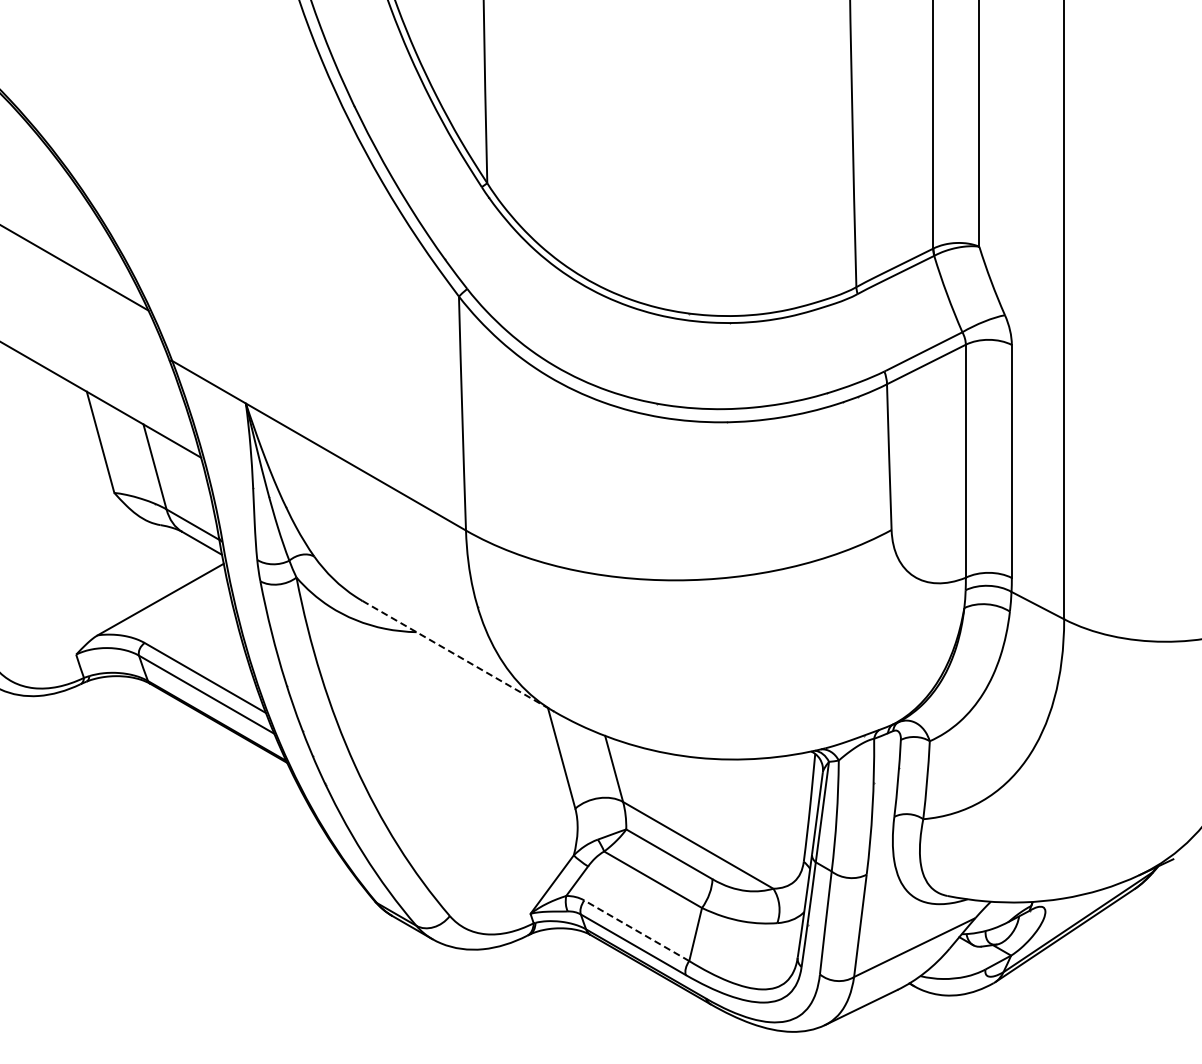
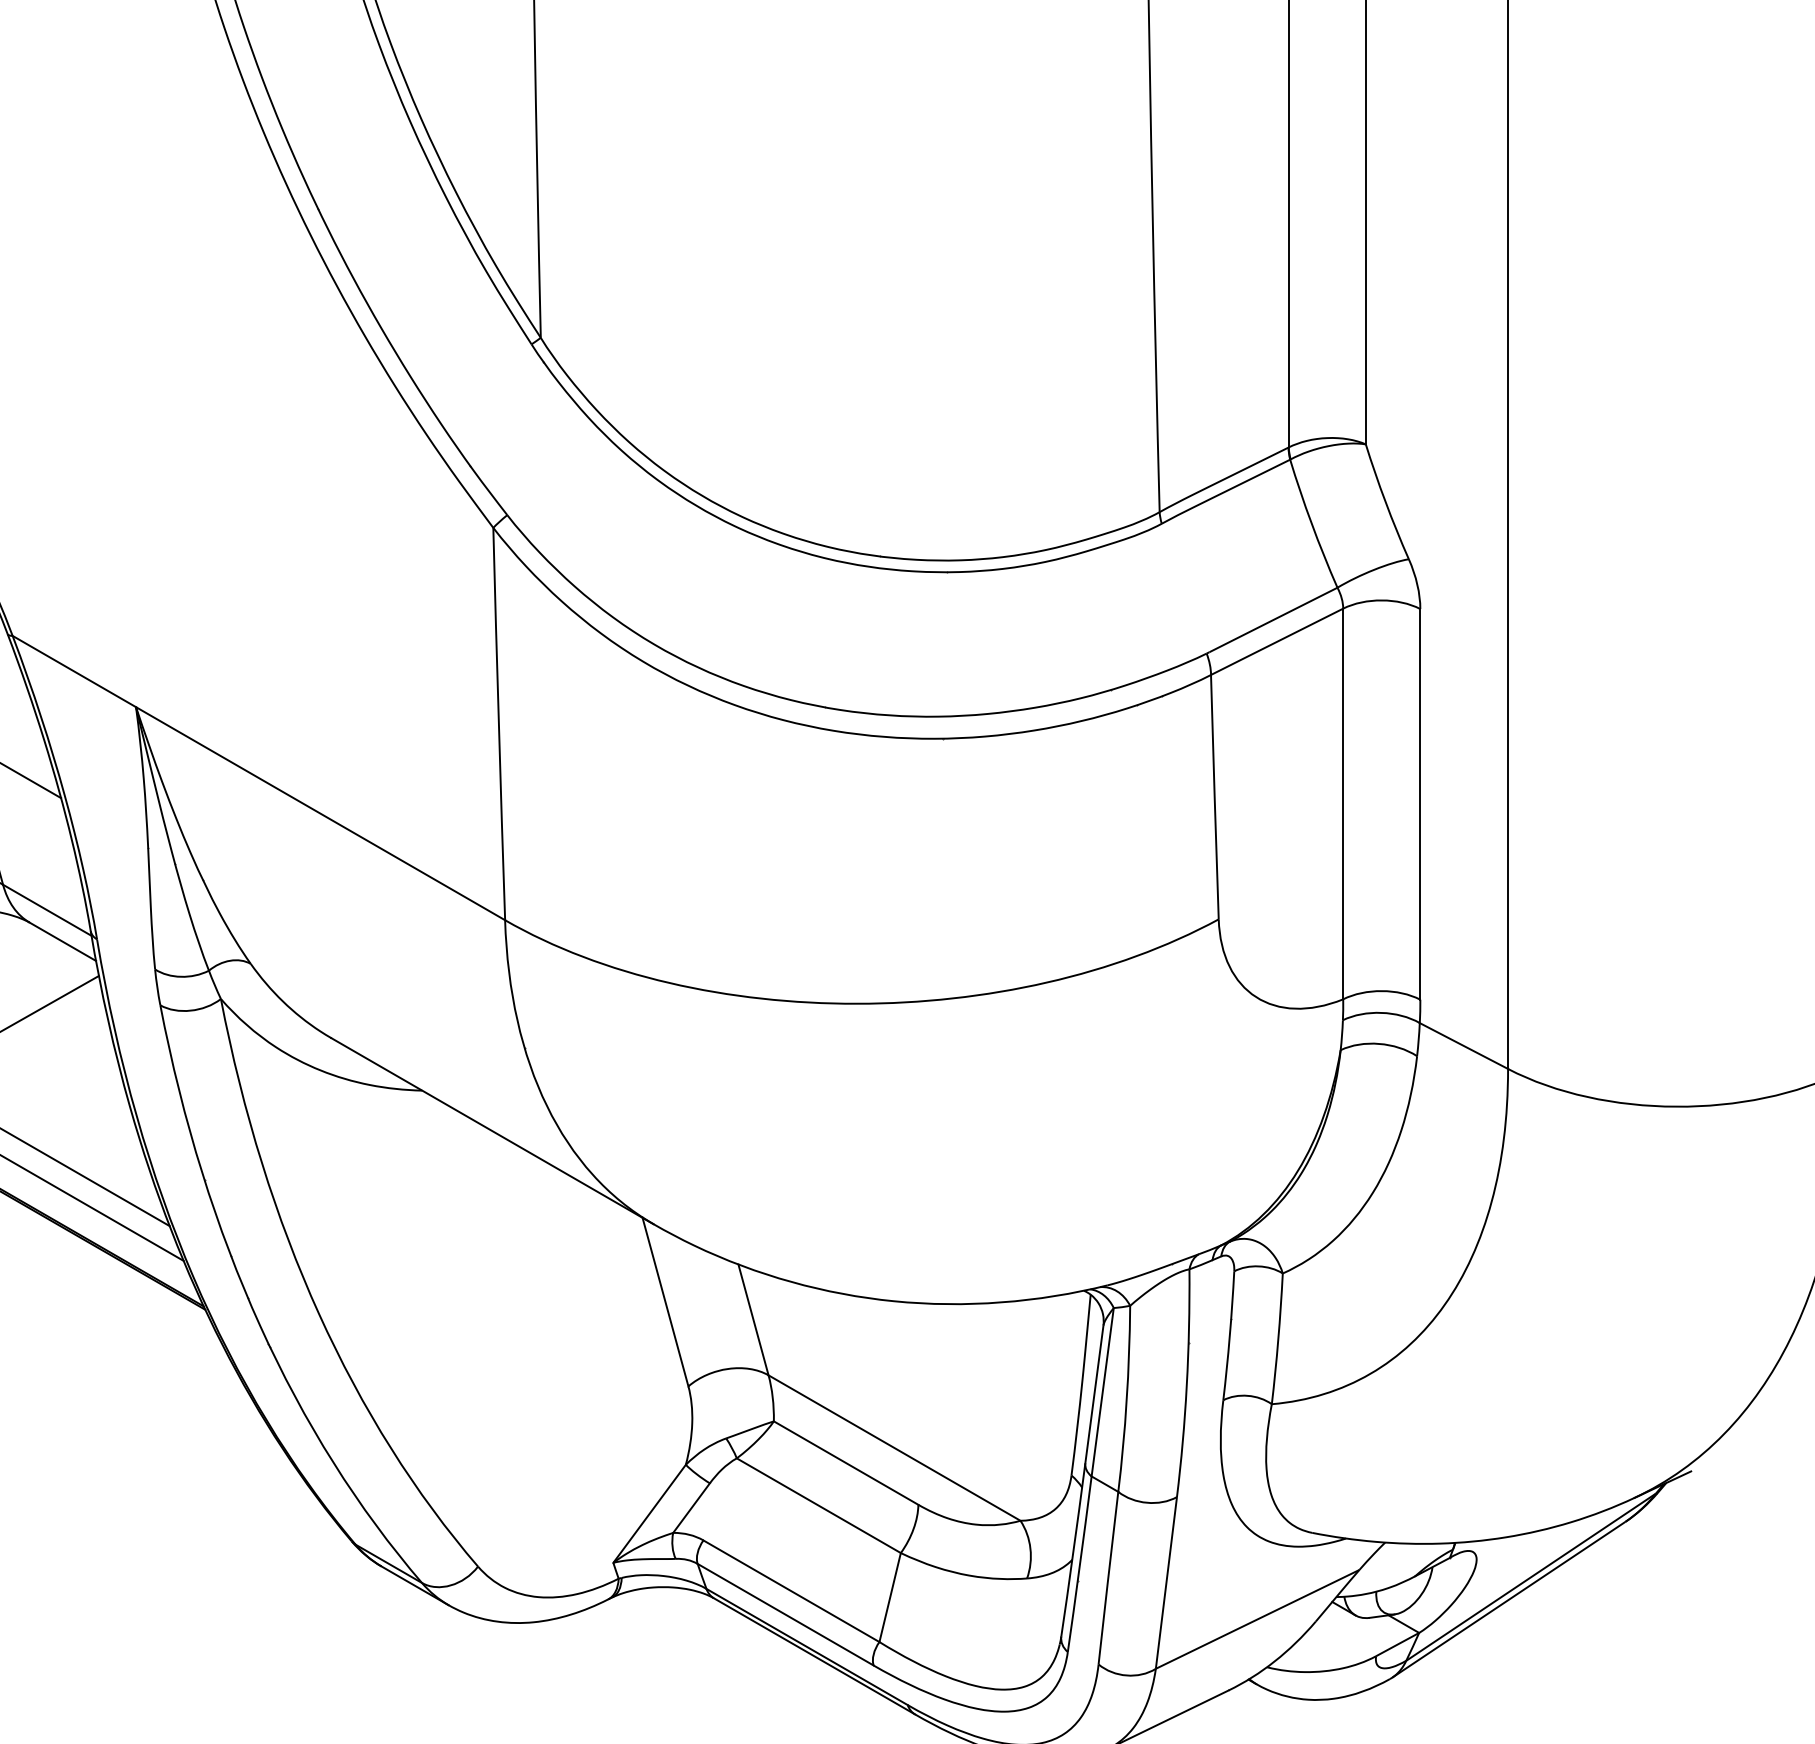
line: (458, 656) -> (492, 1131), dashed -> solid
line: (636, 930) -> (790, 1590), dashed -> solid

